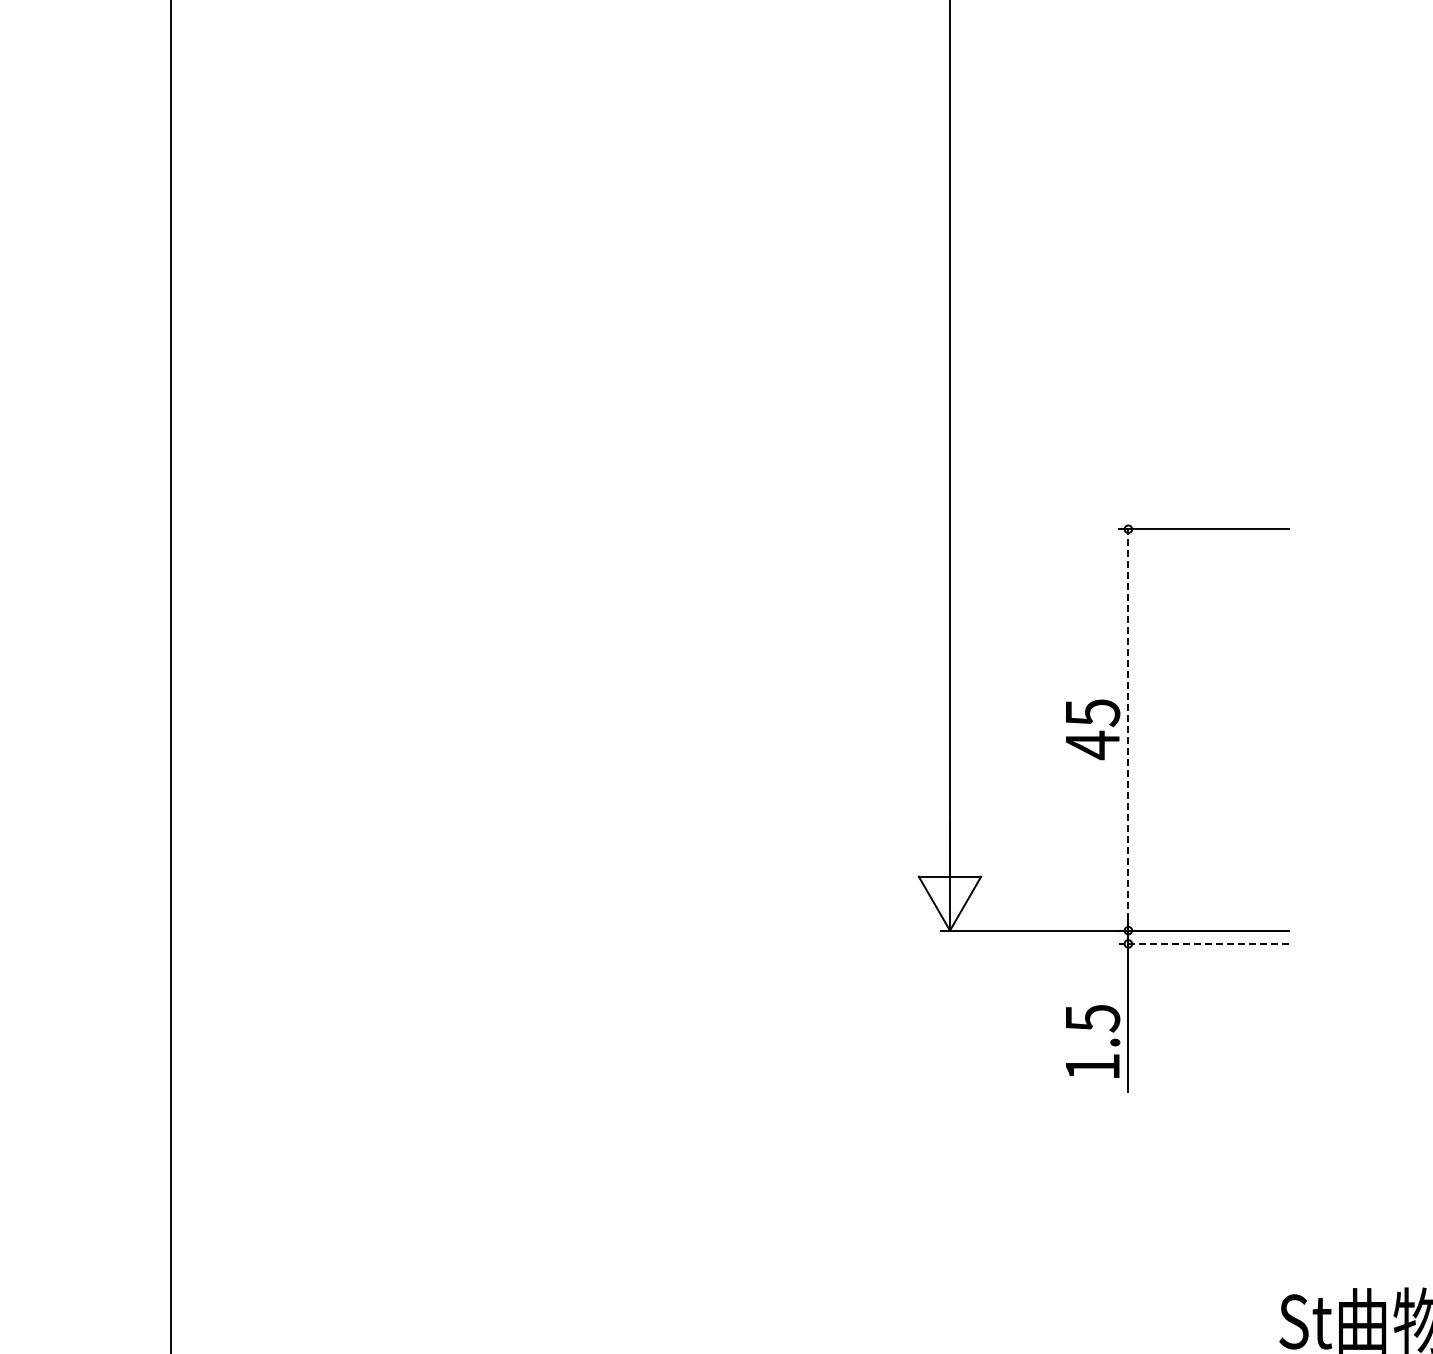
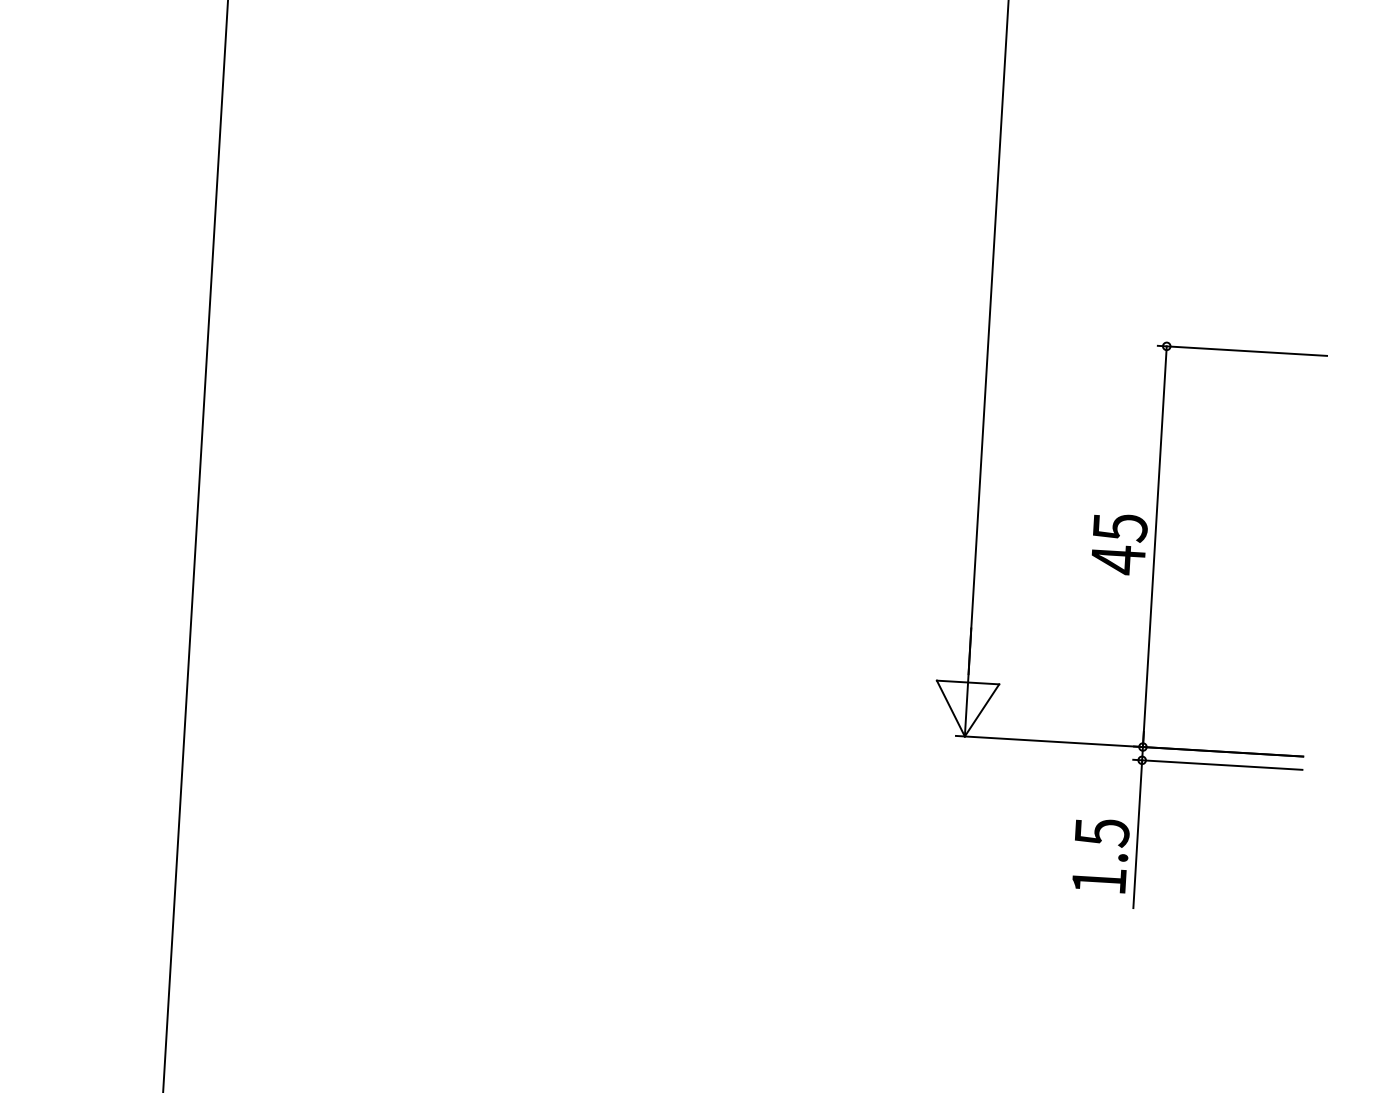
line: (1128, 729) -> (1154, 546), dashed -> solid
line: (1204, 943) -> (1218, 764), dashed -> solid

